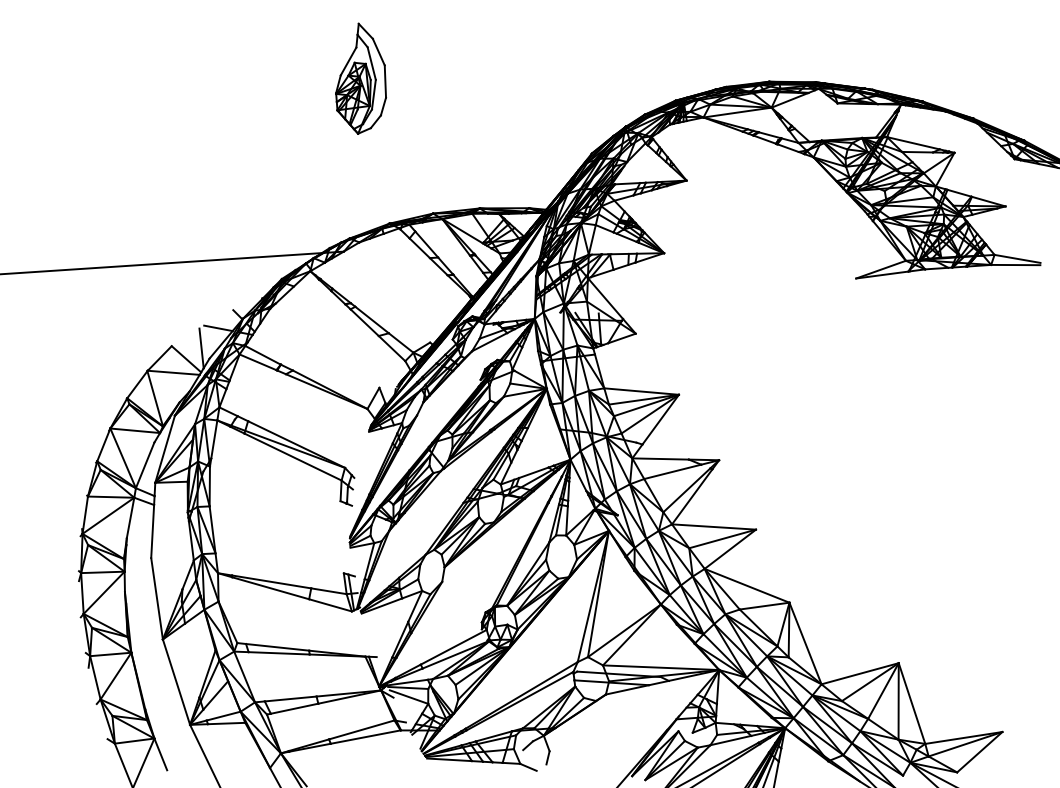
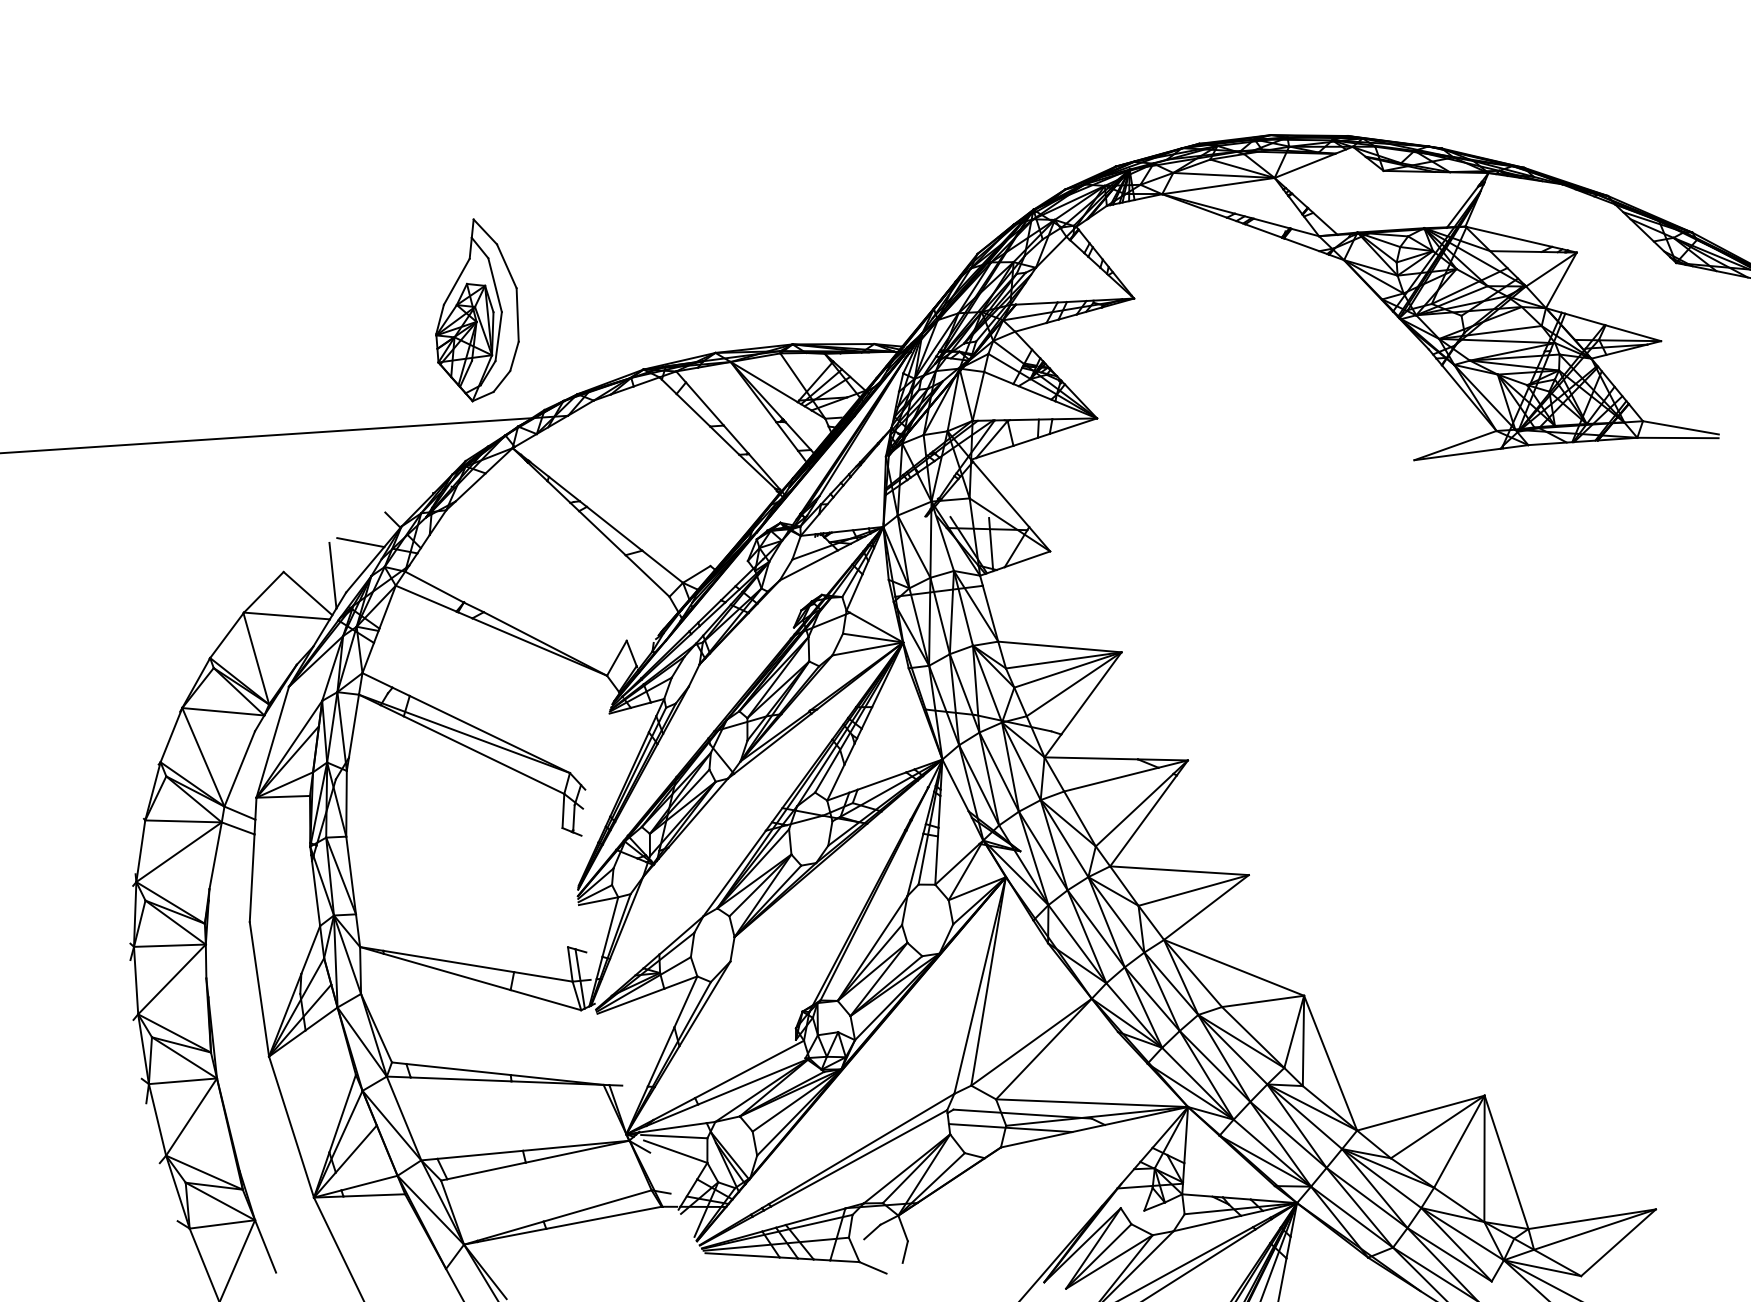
part: (360, 78) -> (476, 309), moved

